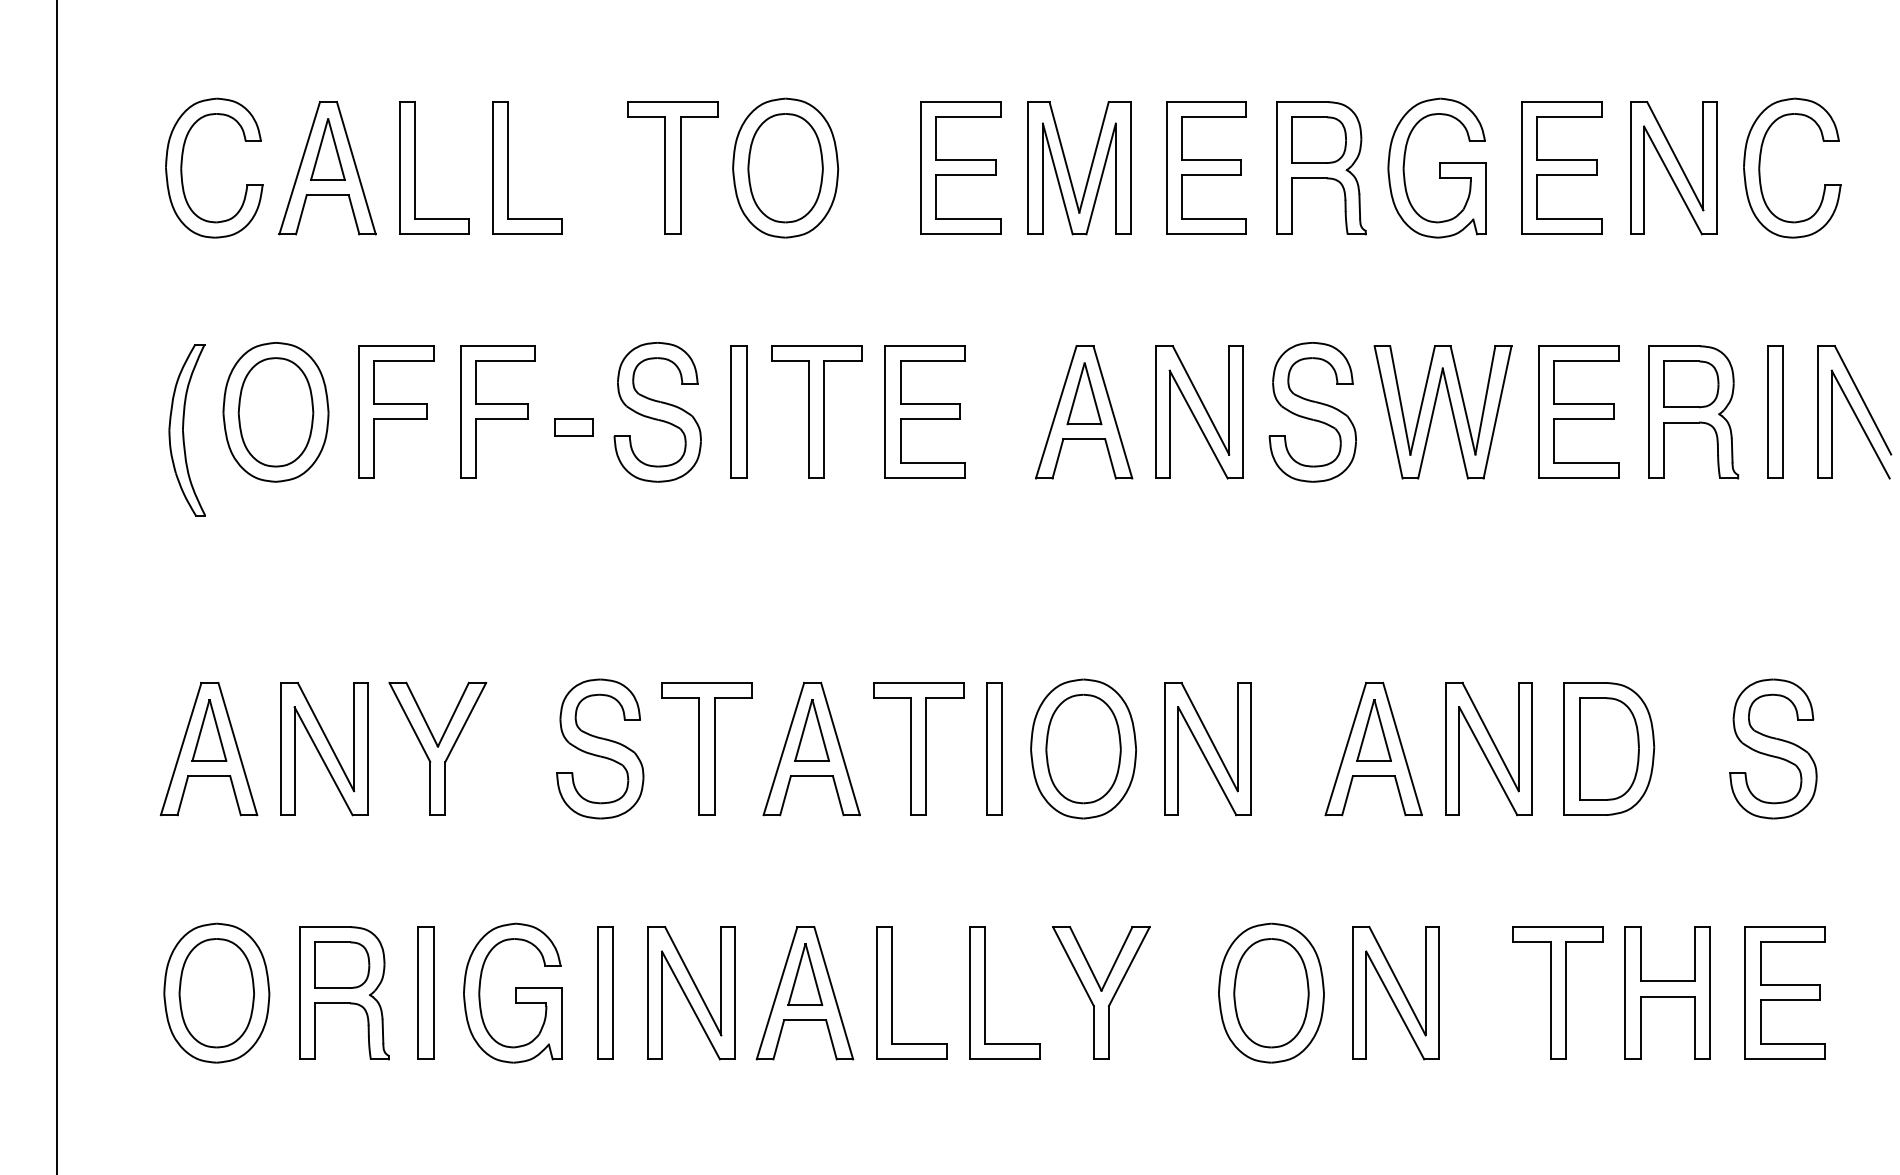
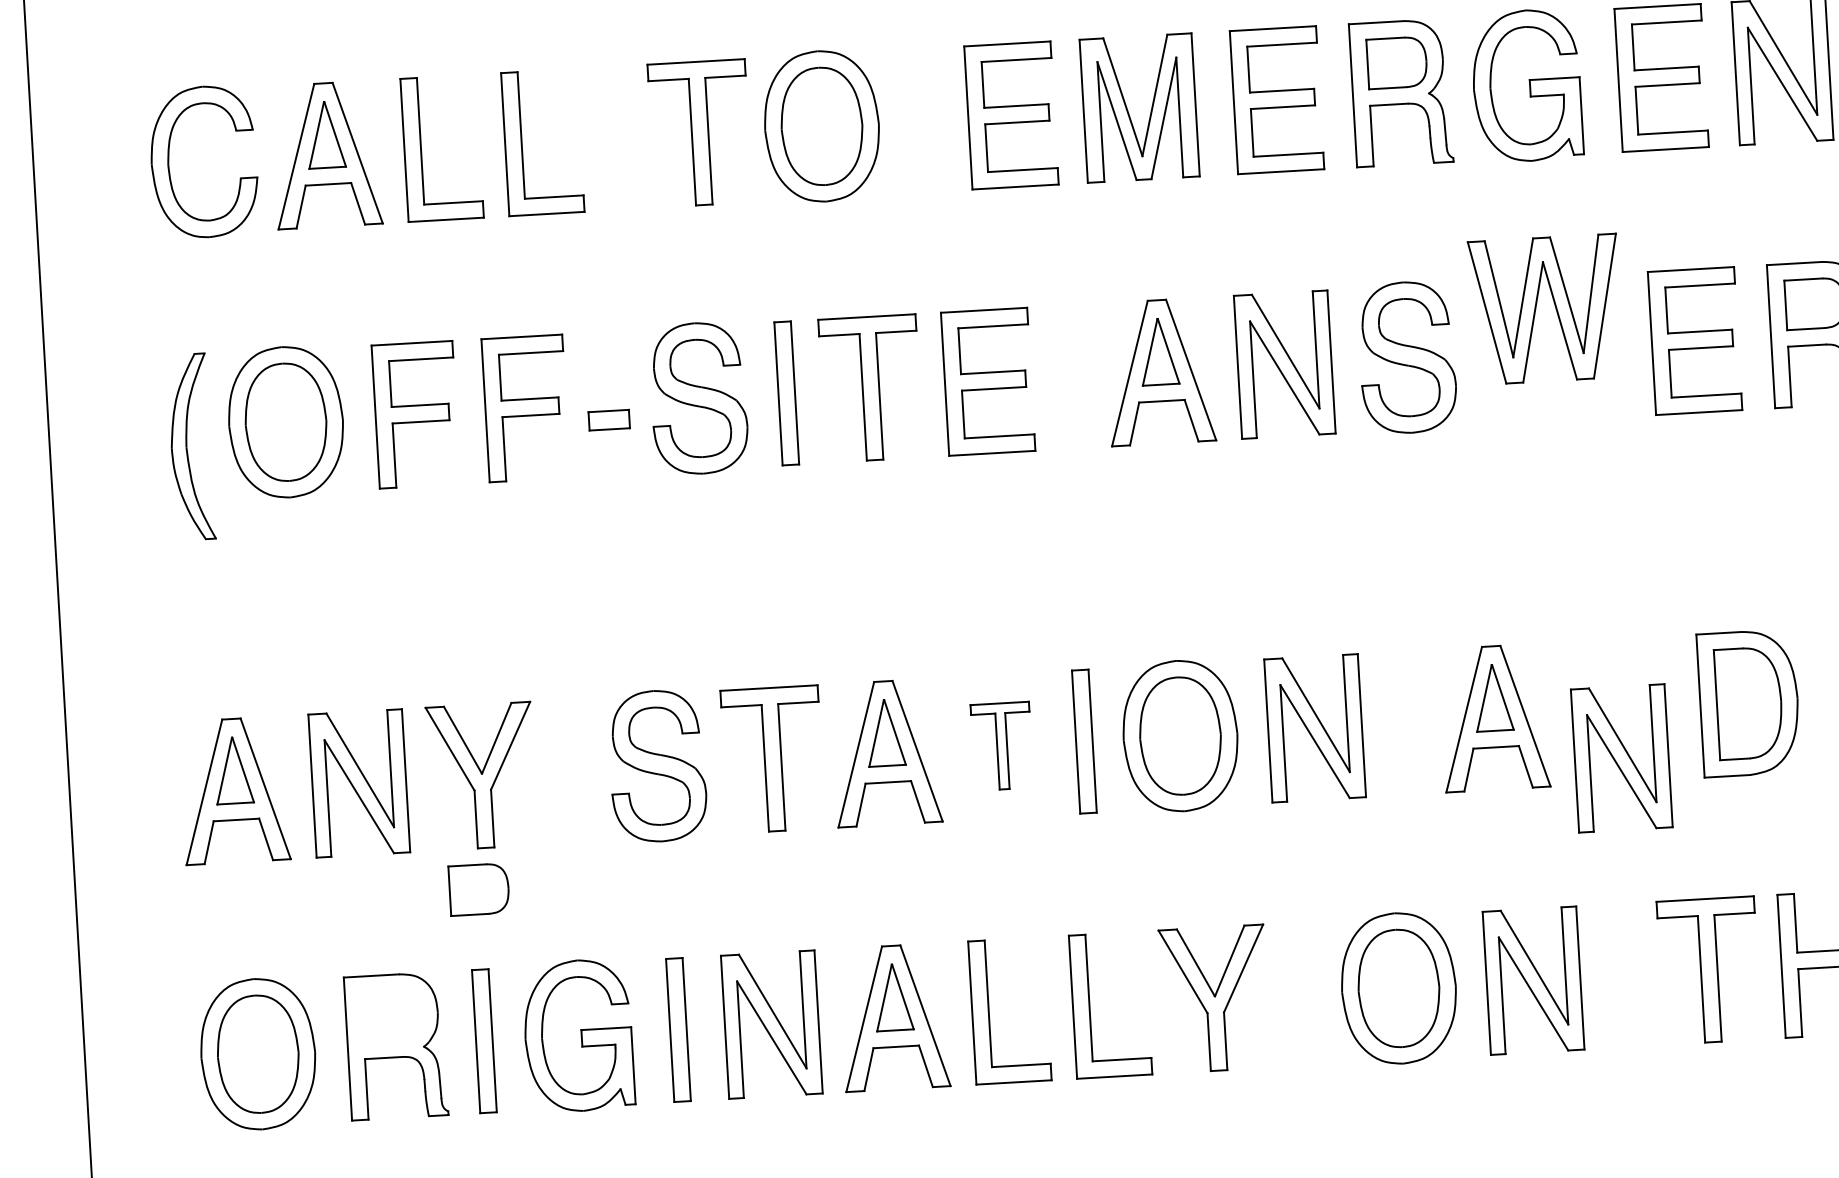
part: (1434, 411) -> (1536, 309), moved
part: (918, 748) -> (1001, 745), size x0.6
part: (1488, 748) -> (1621, 757), moved
part: (342, 964) -> (479, 888), moved

